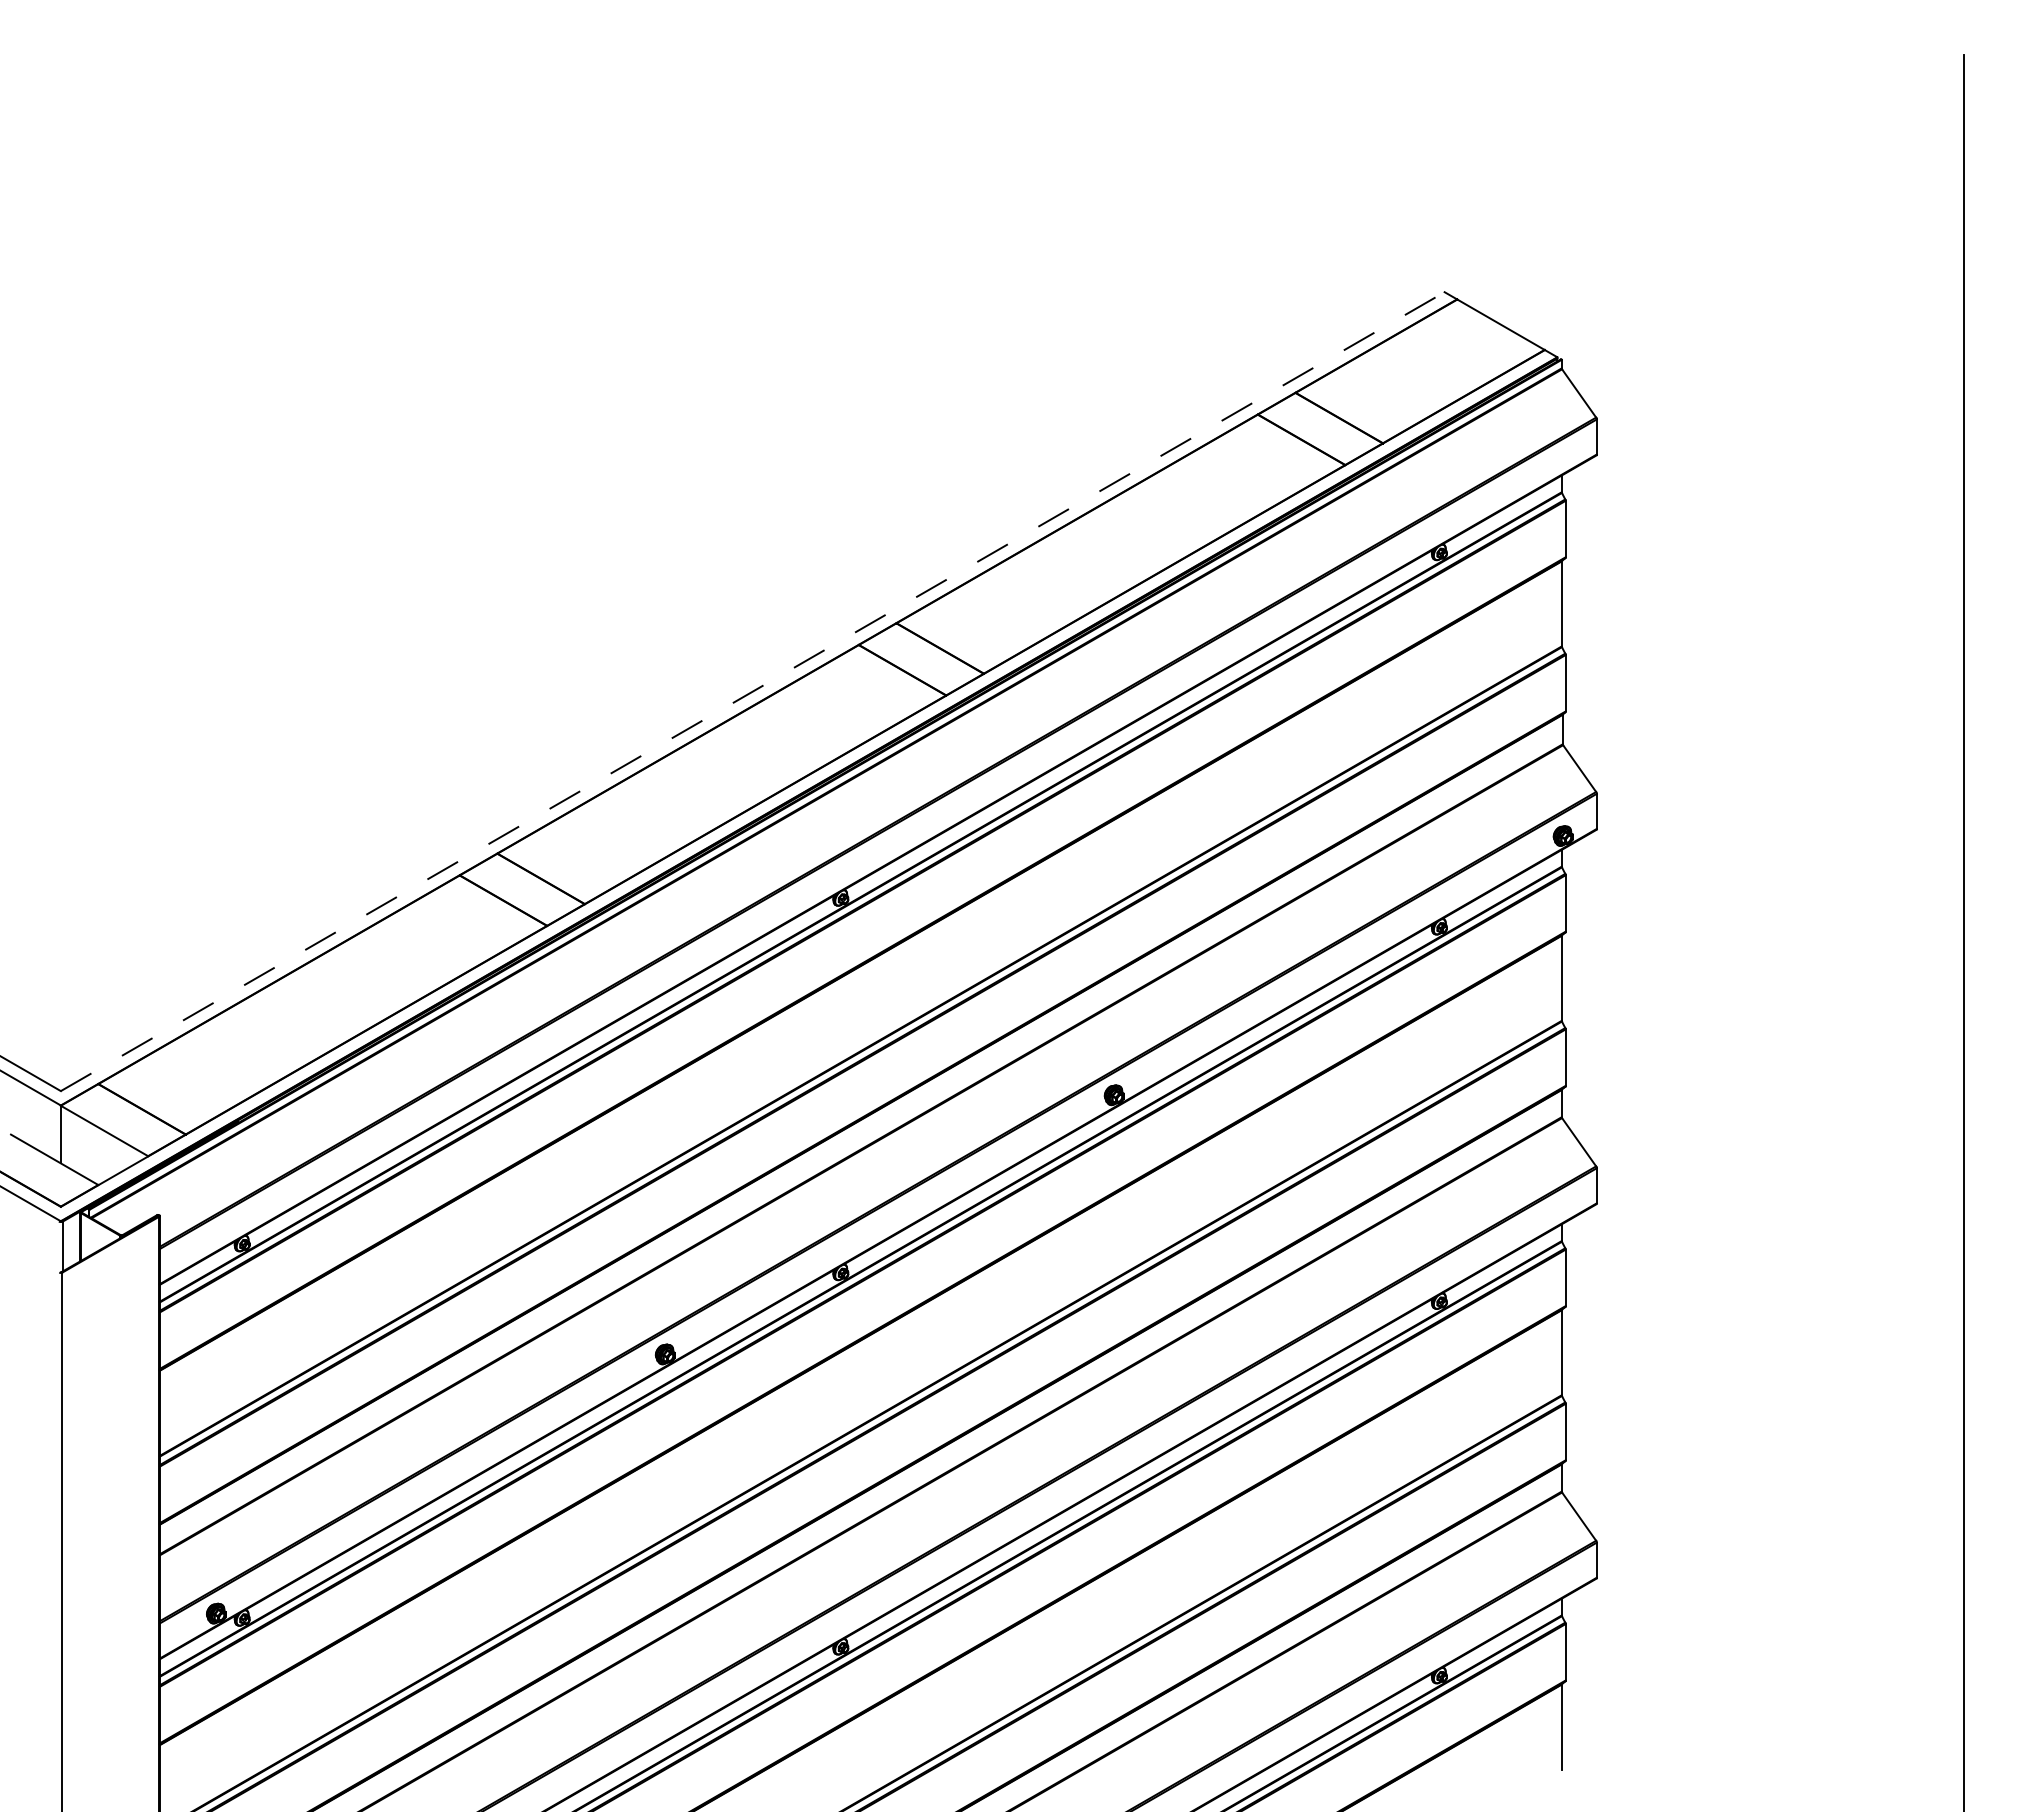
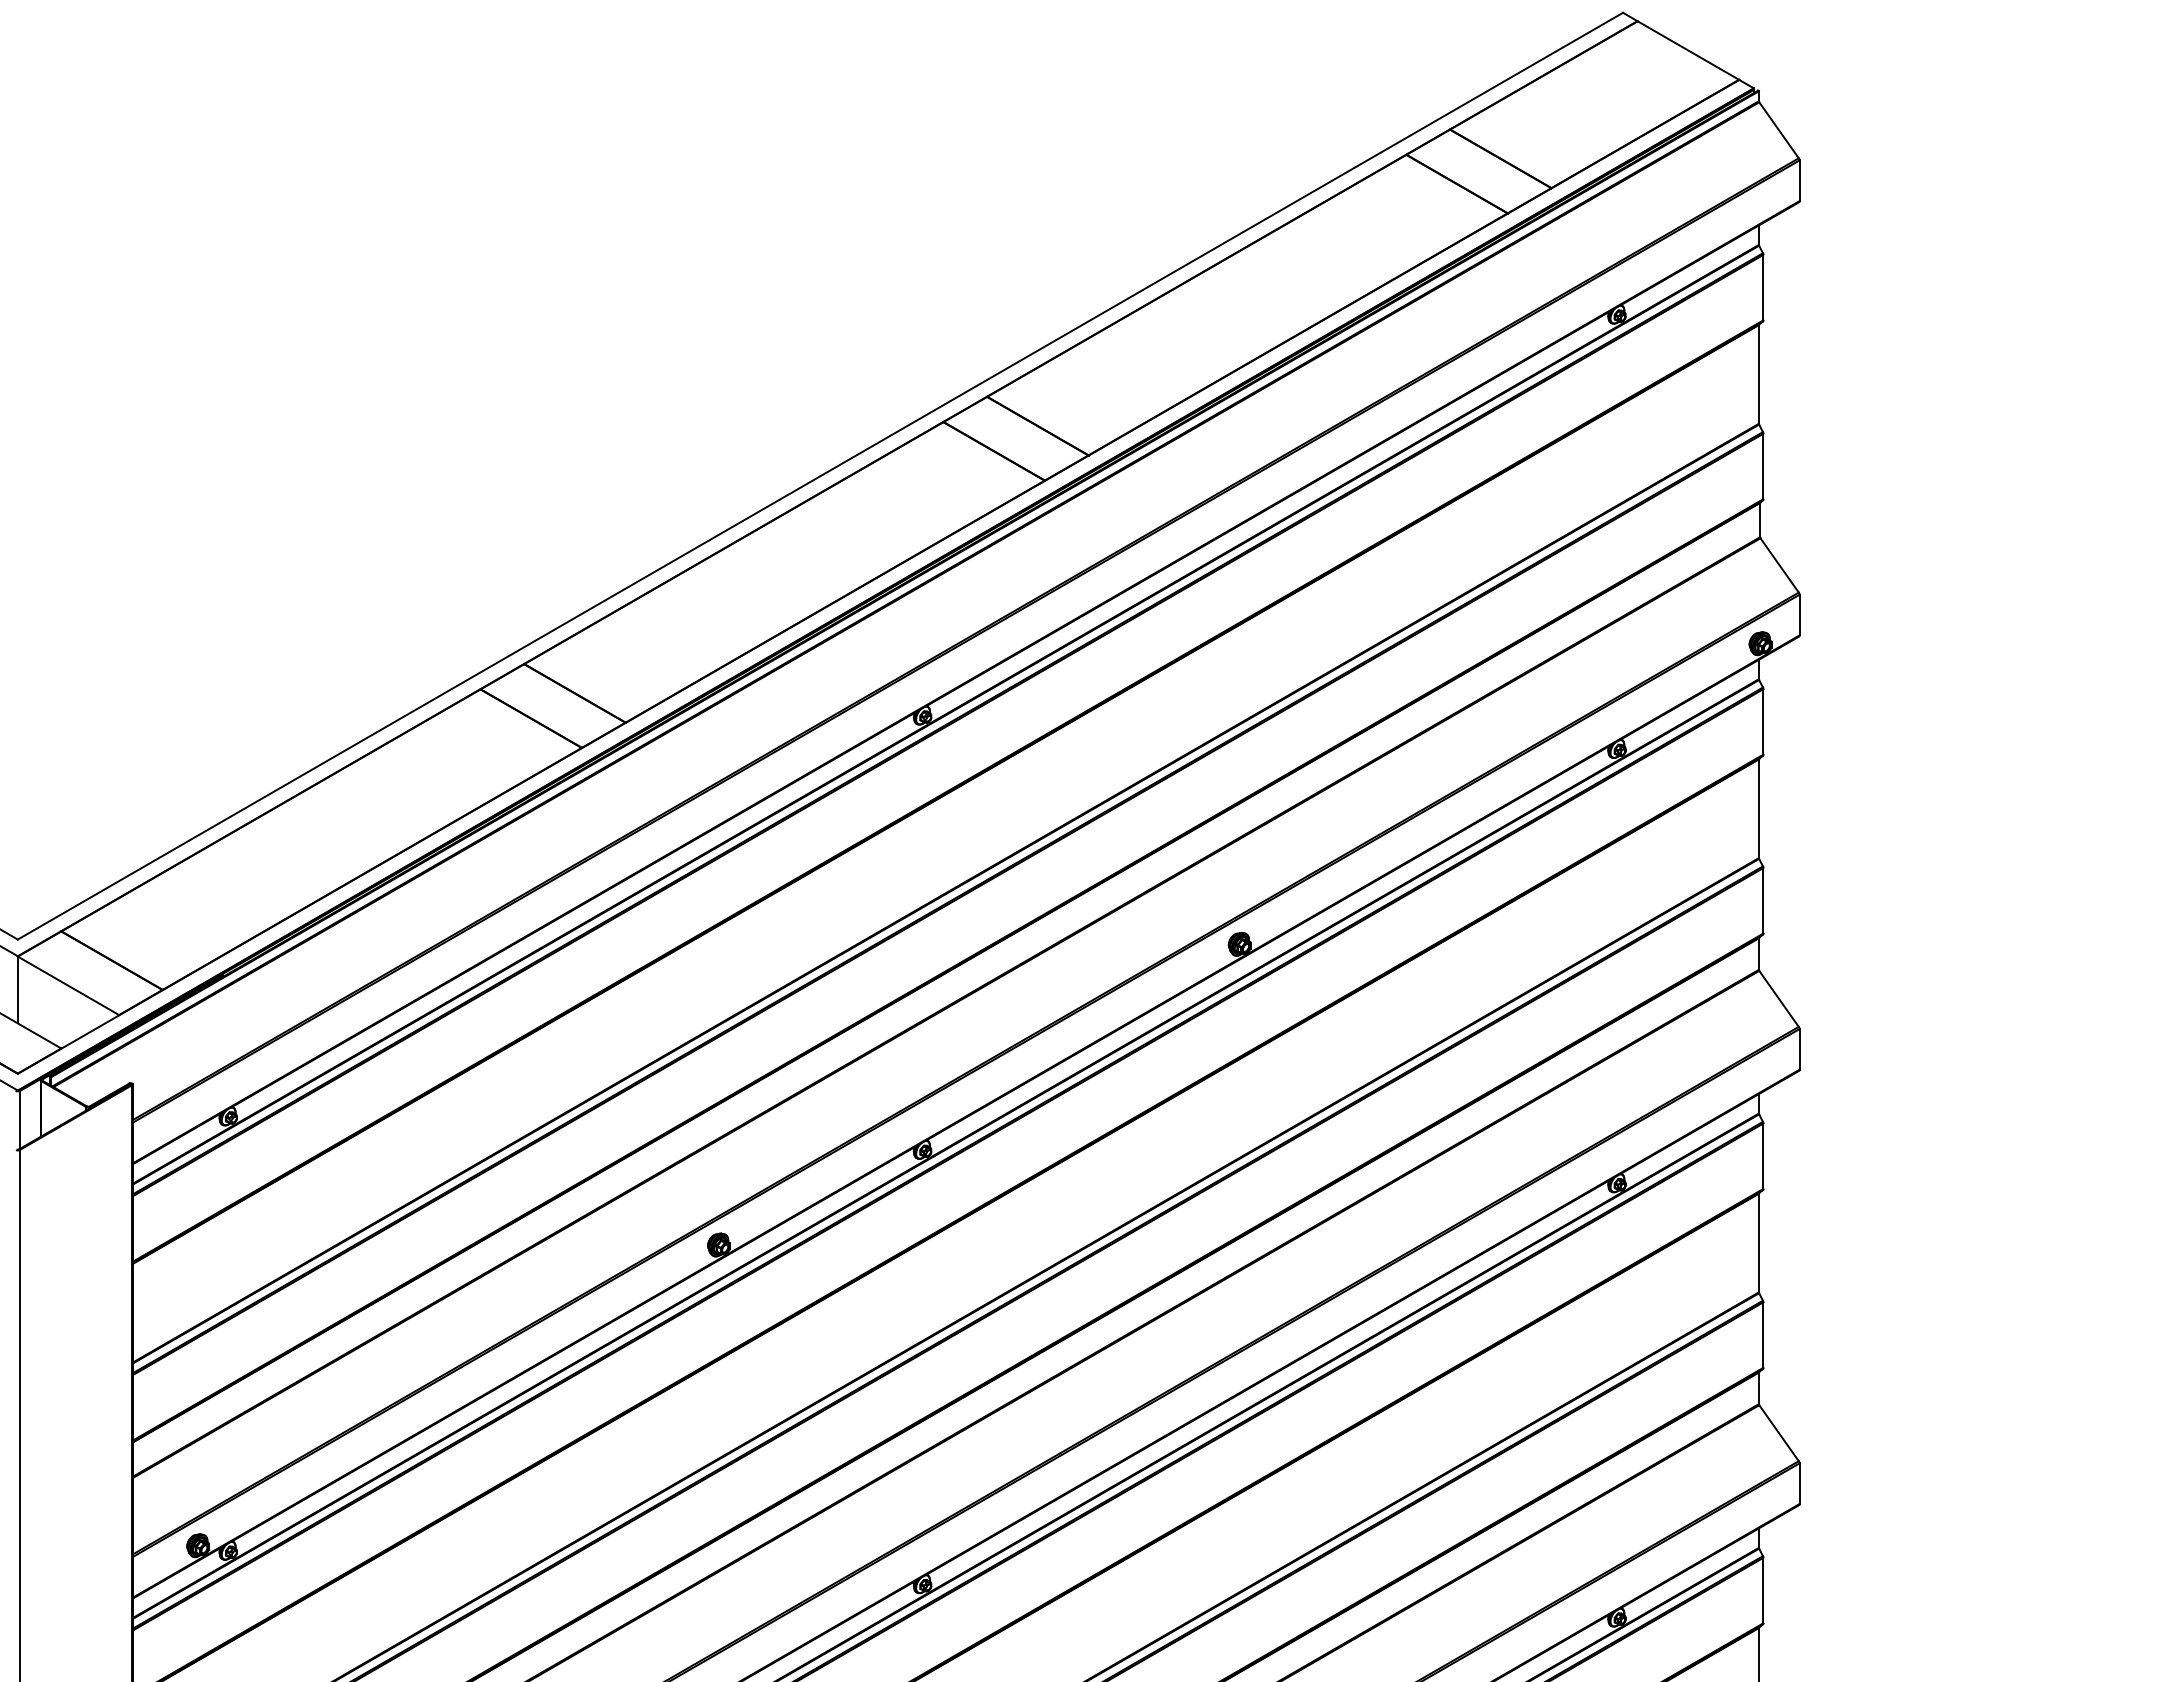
line: (752, 691) -> (820, 476), dashed -> solid

